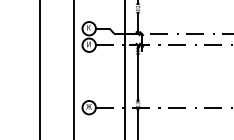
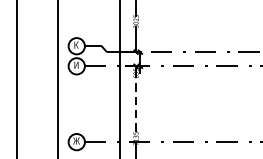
line: (138, 74) -> (136, 101), solid -> dashed

